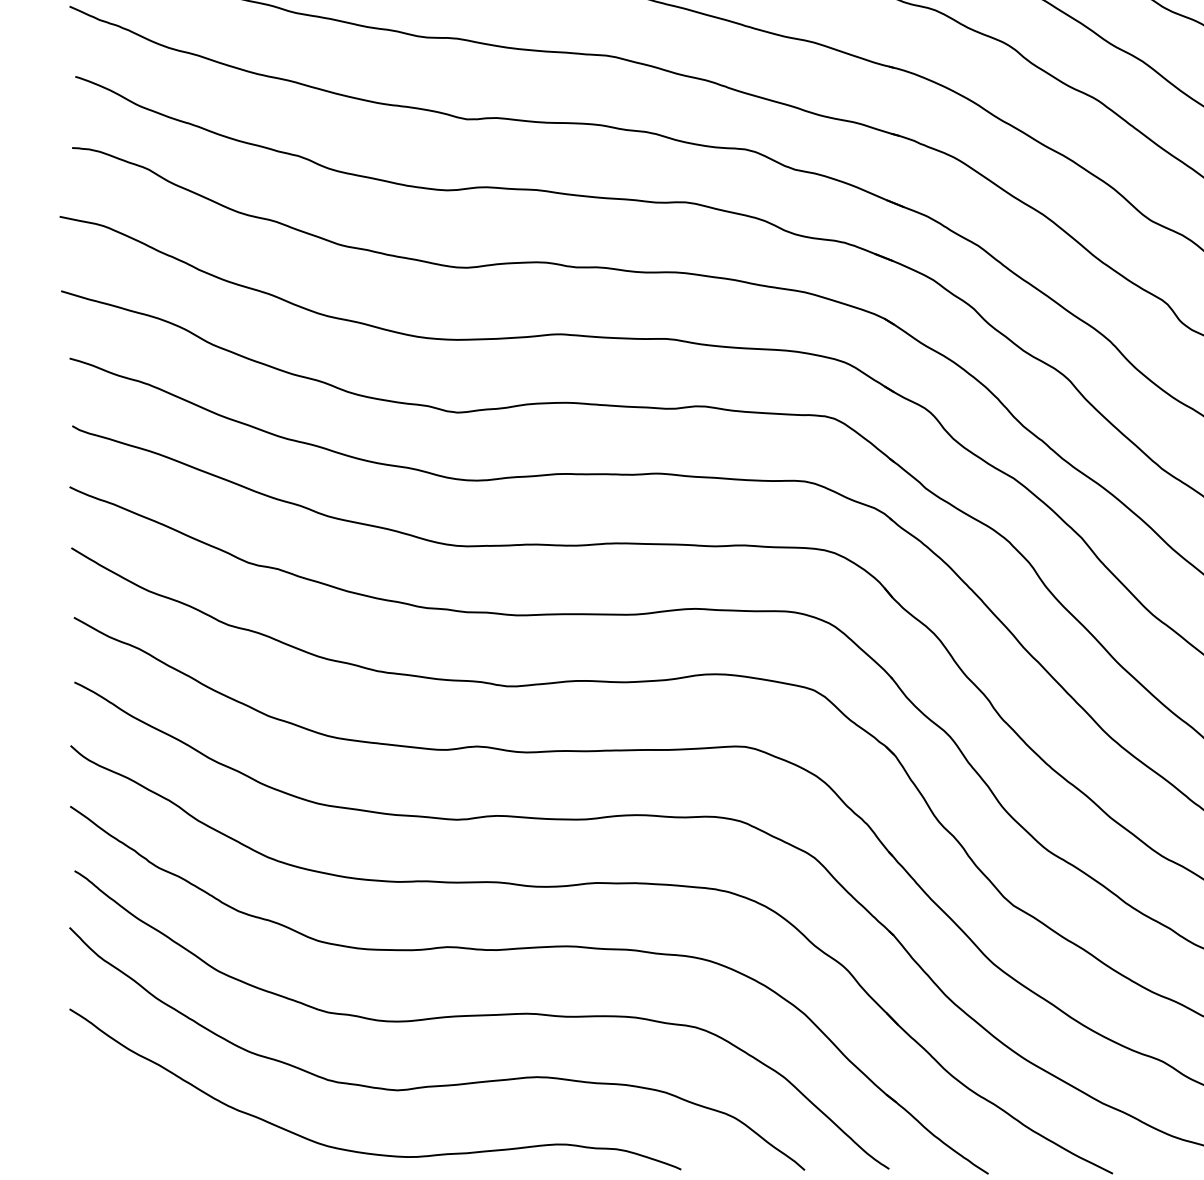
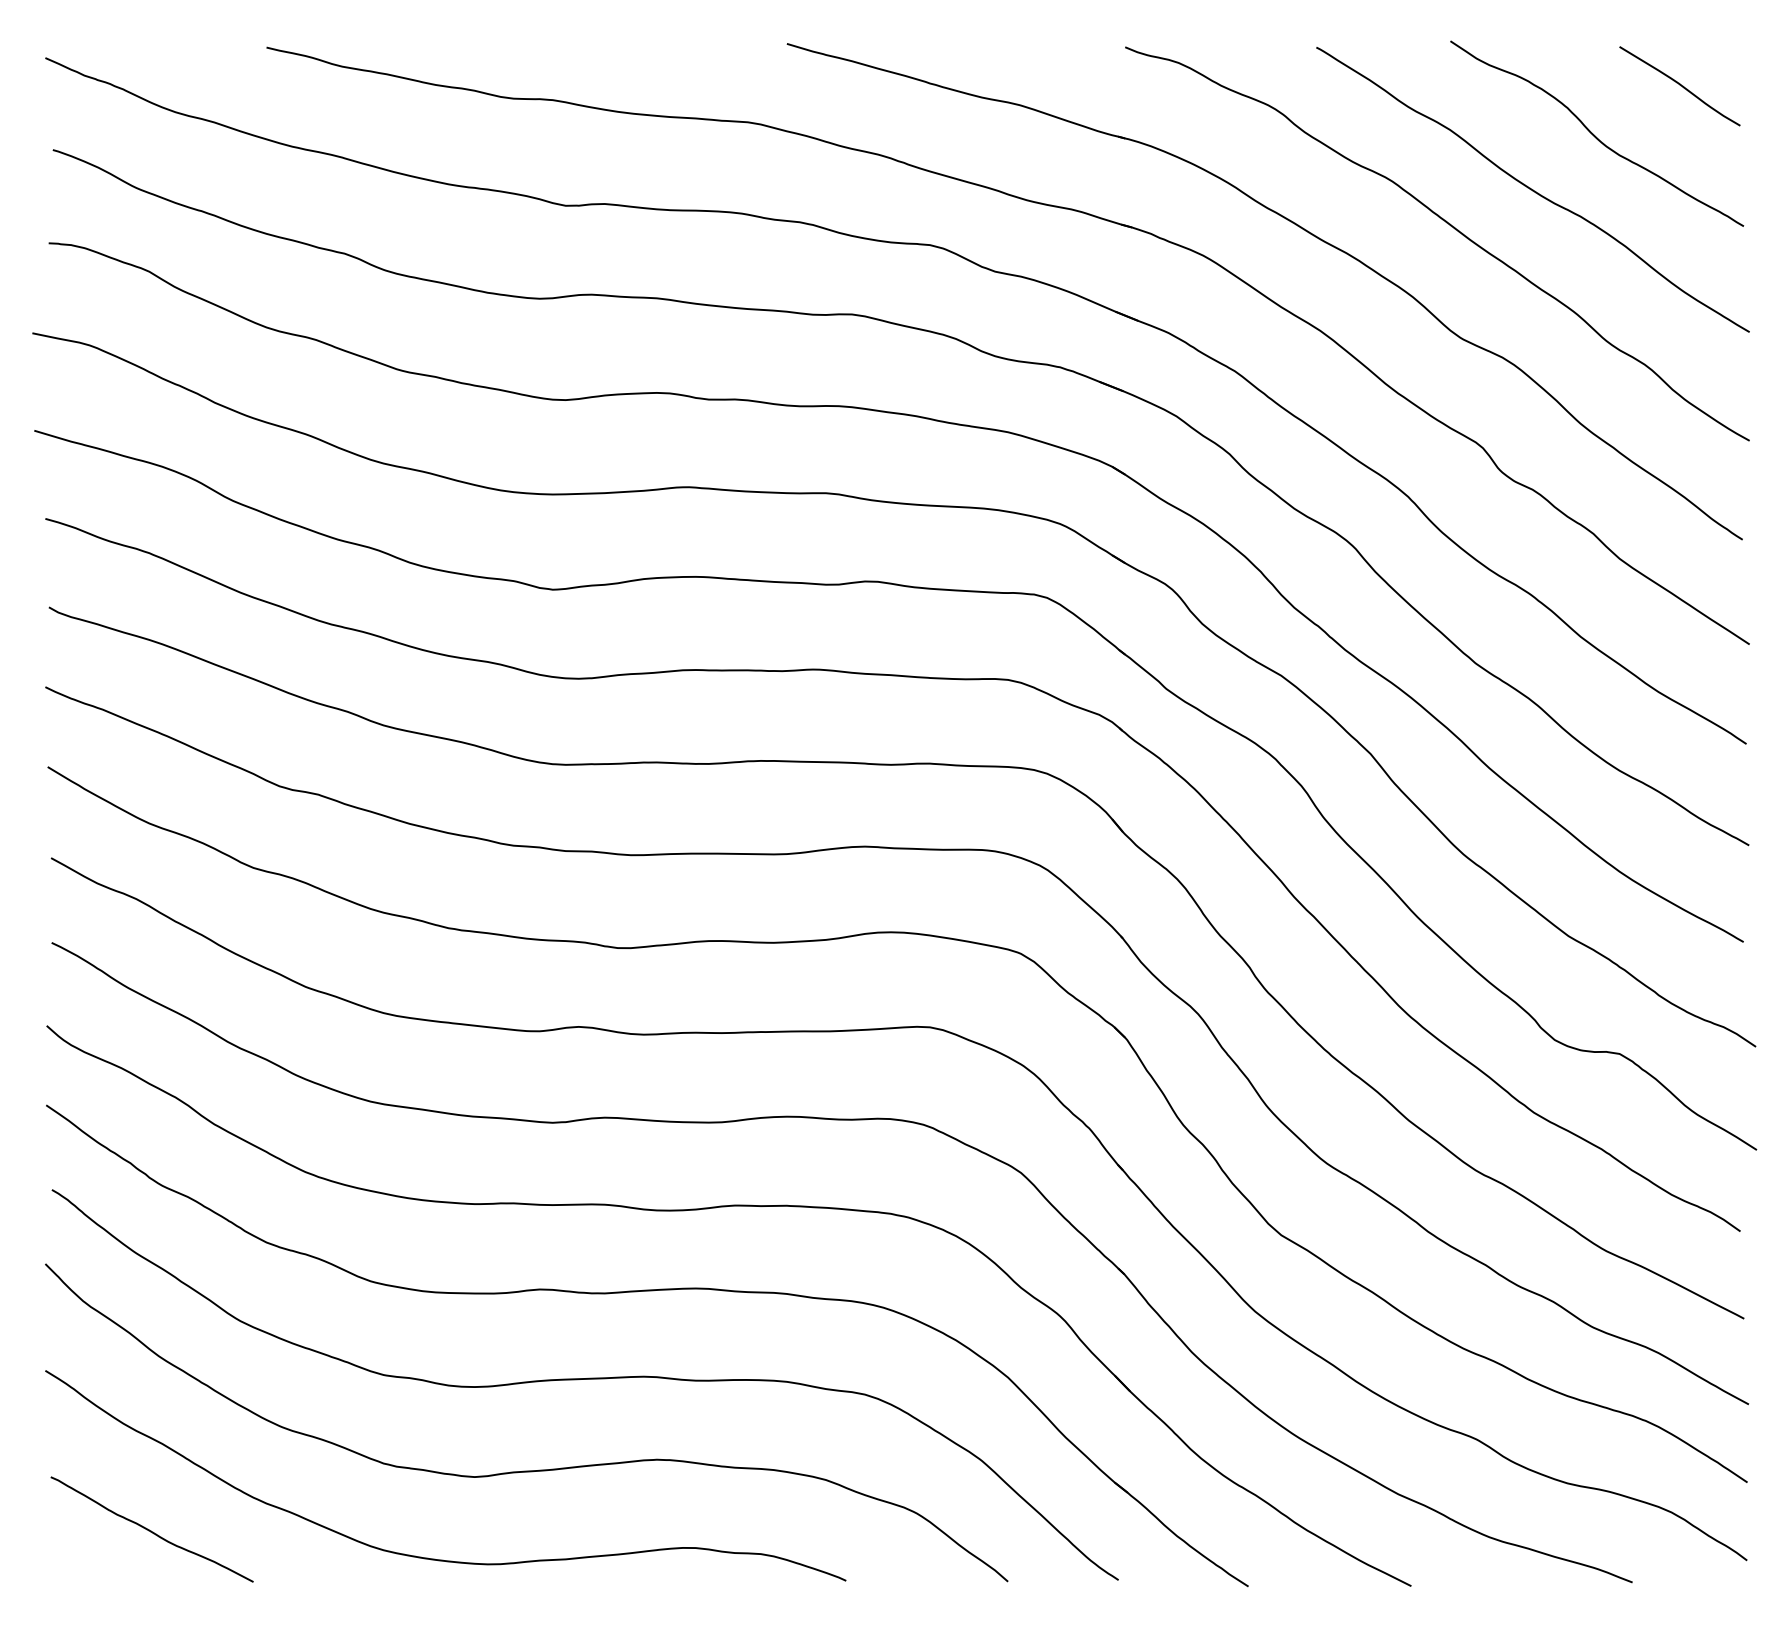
curve: (150, 1131) -> (151, 1530), added

